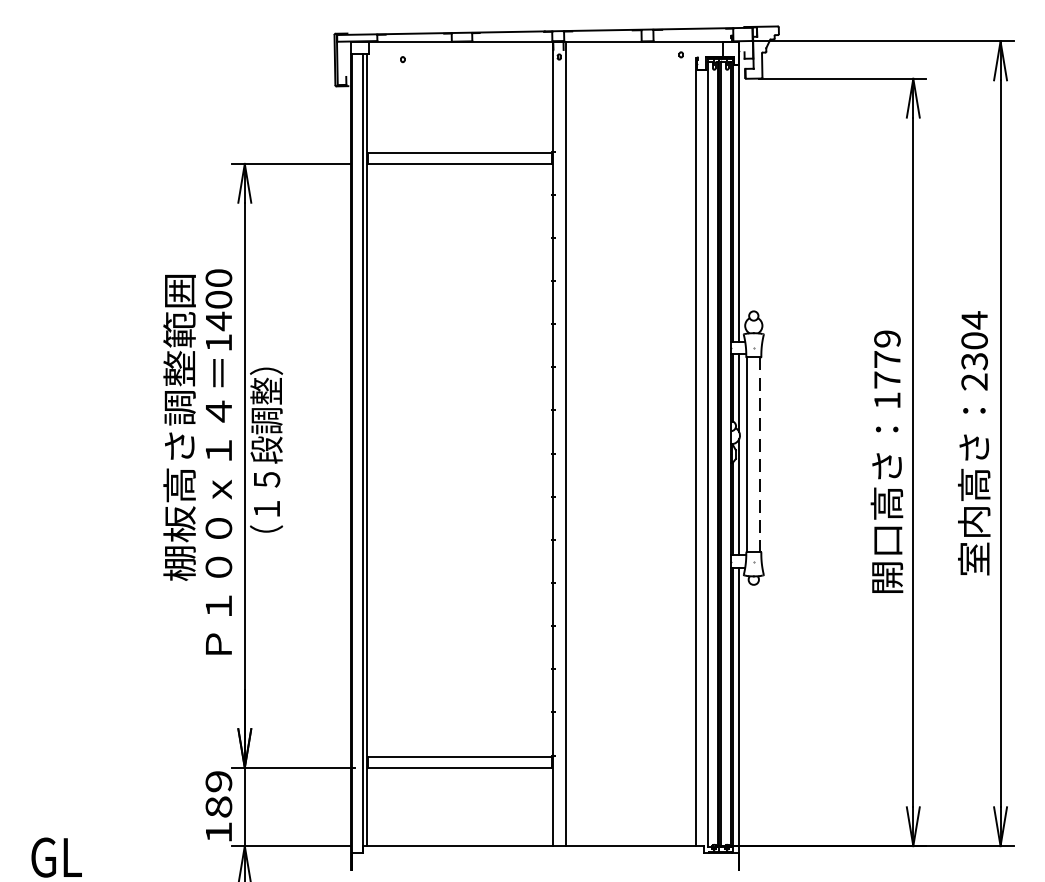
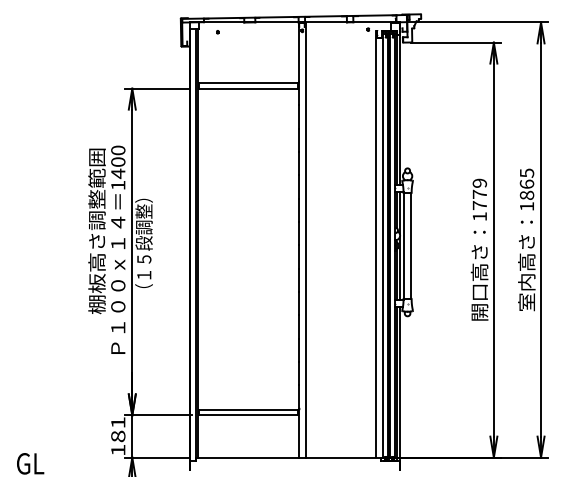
text: (973, 350) -> (526, 189), 2304 -> 1865
line: (761, 453) -> (411, 245), dashed -> solid
text: (219, 781) -> (118, 422), 189 -> 181

